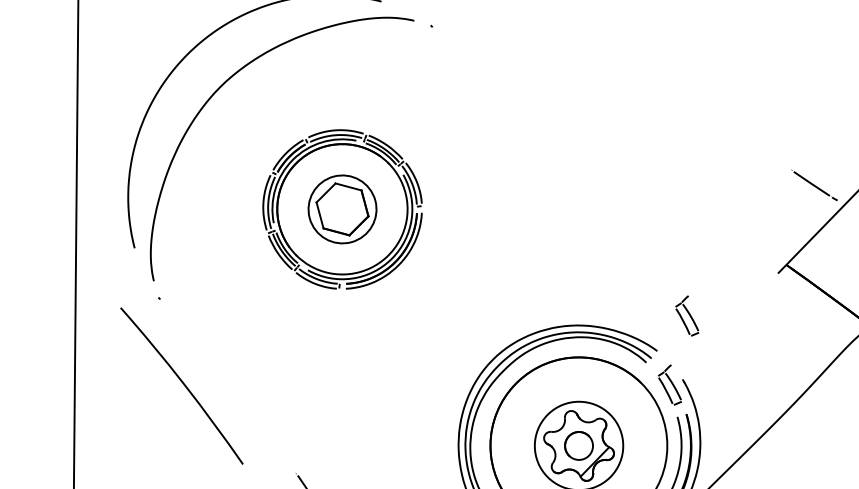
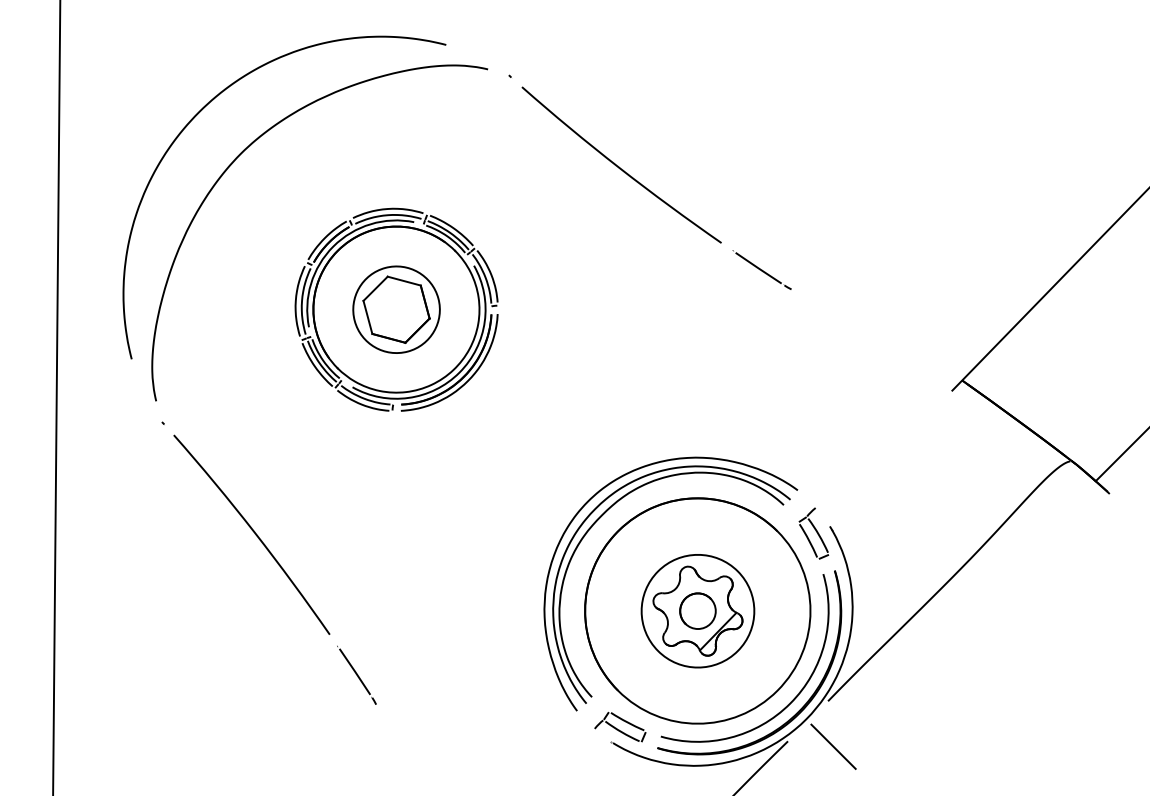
curve: (517, 97) -> (619, 166), added
line: (814, 184) -> (761, 269), moved
part: (686, 315) -> (835, 445), removed
curve: (183, 384) -> (253, 532), moved

